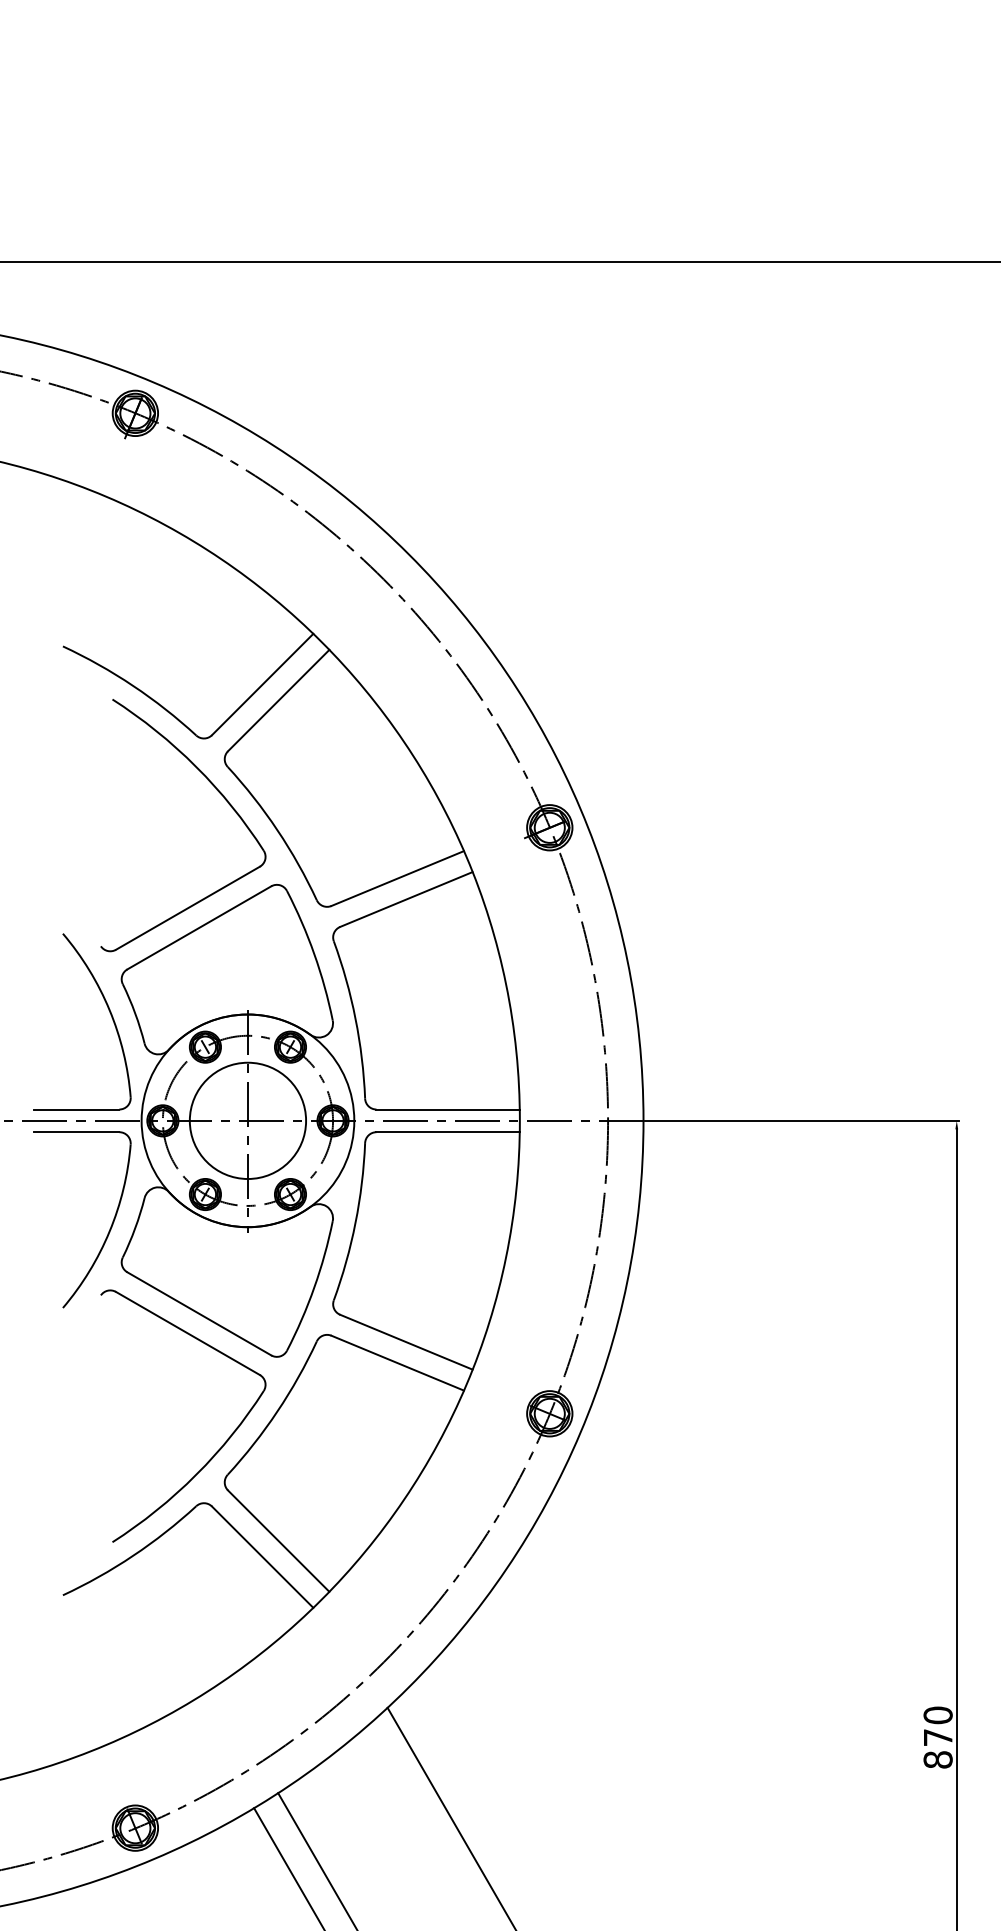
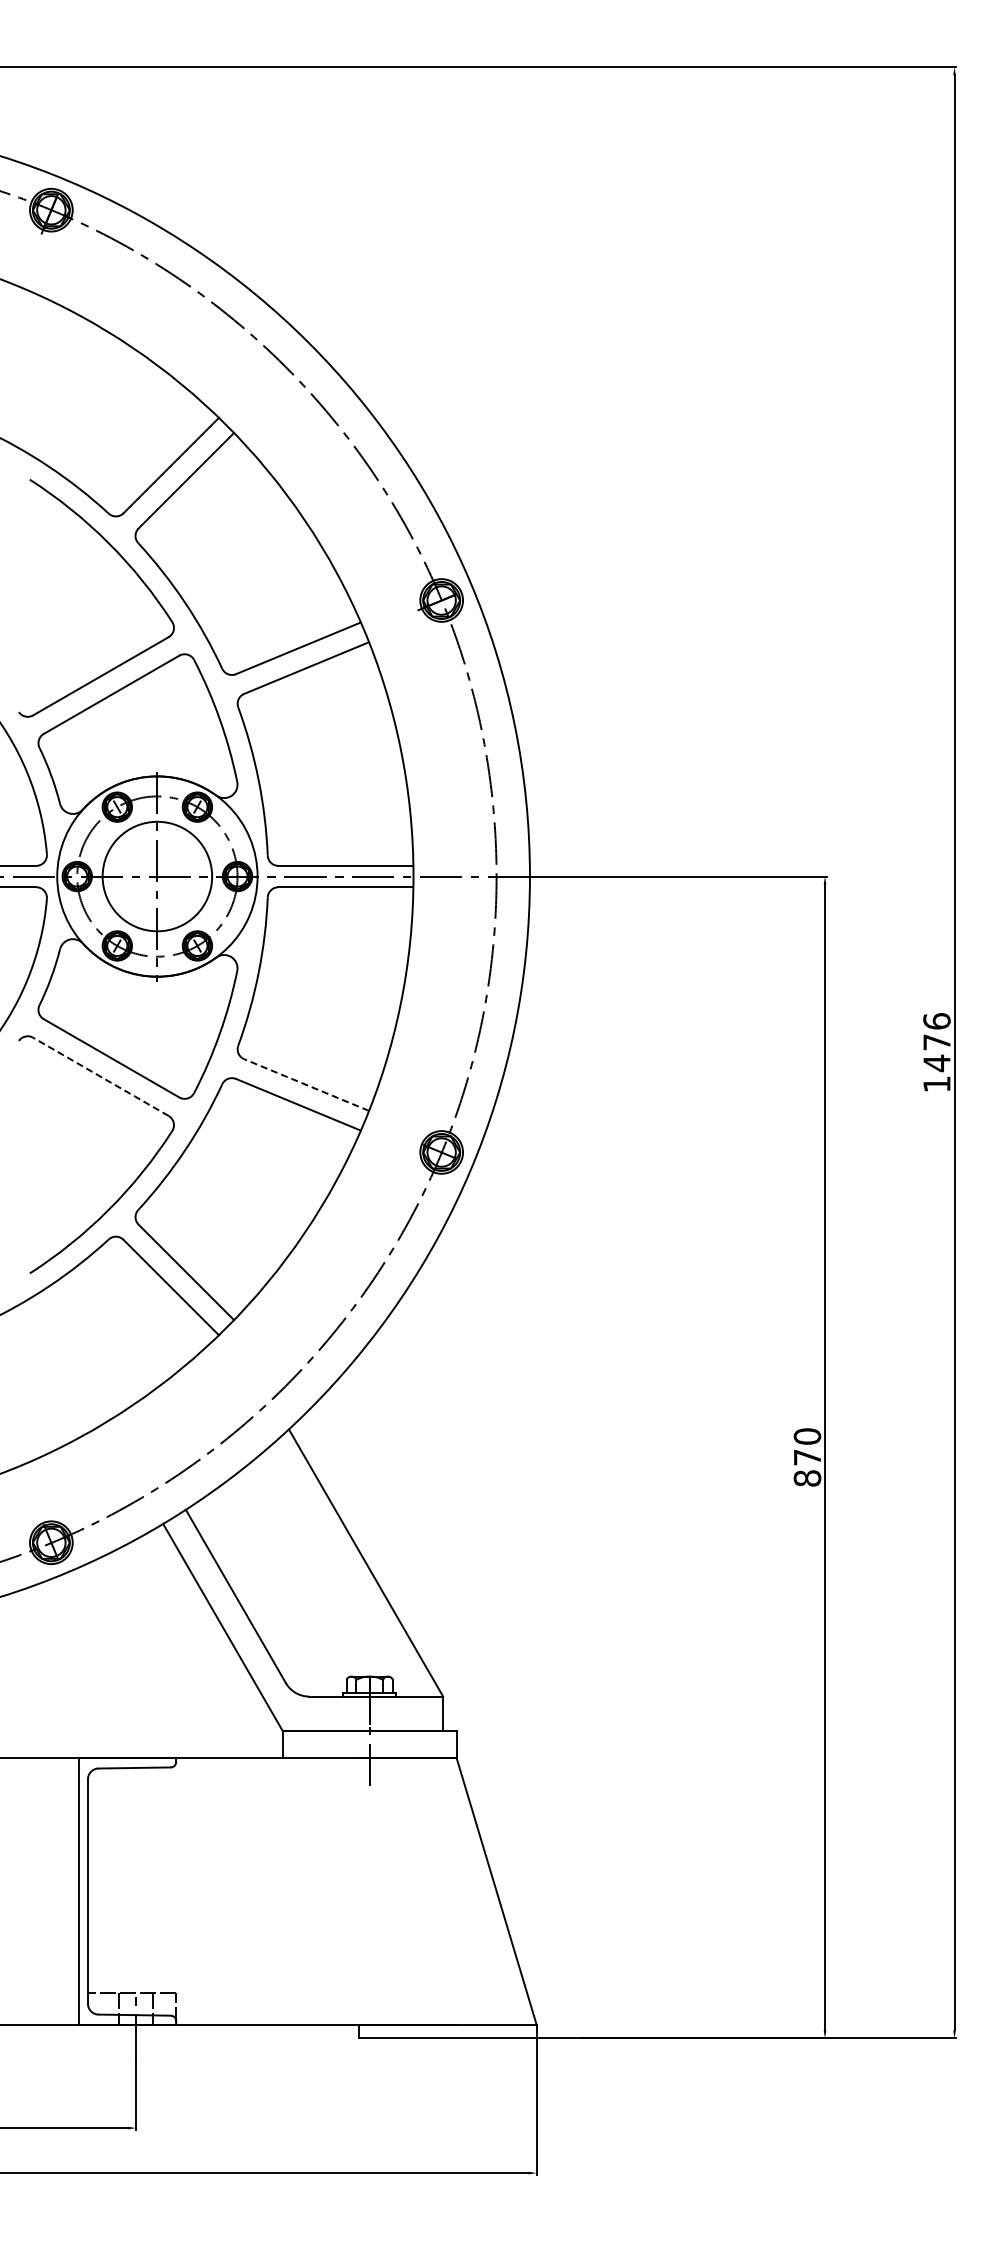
line: (187, 1333) -> (100, 1076), solid -> dashed
line: (406, 1341) -> (306, 1084), solid -> dashed

